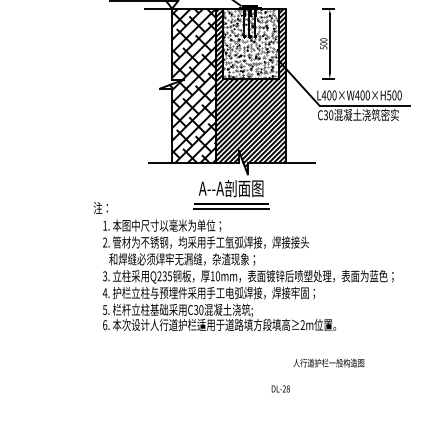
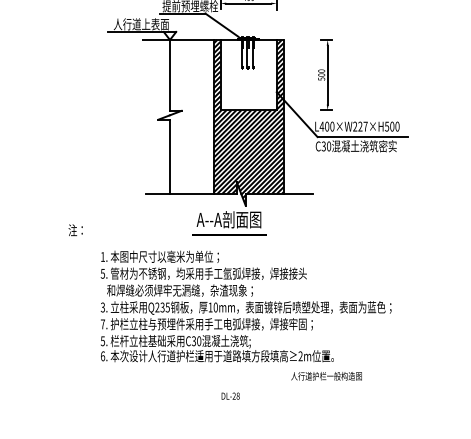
hatch: (250, 44) -> (248, 75), removed
hatch: (188, 85) -> (186, 116), removed
text: (361, 95) -> (359, 126), L400×W400×H500 -> L400×W227×H500
text: (100, 208) -> (75, 230), moved
line: (231, 209) -> (229, 240), removed
text: (104, 242) -> (102, 273), 2. -> 5.
text: (104, 293) -> (102, 324), 4. -> 7.
text: (328, 363) -> (326, 376), moved
text: (280, 388) -> (230, 395), moved

